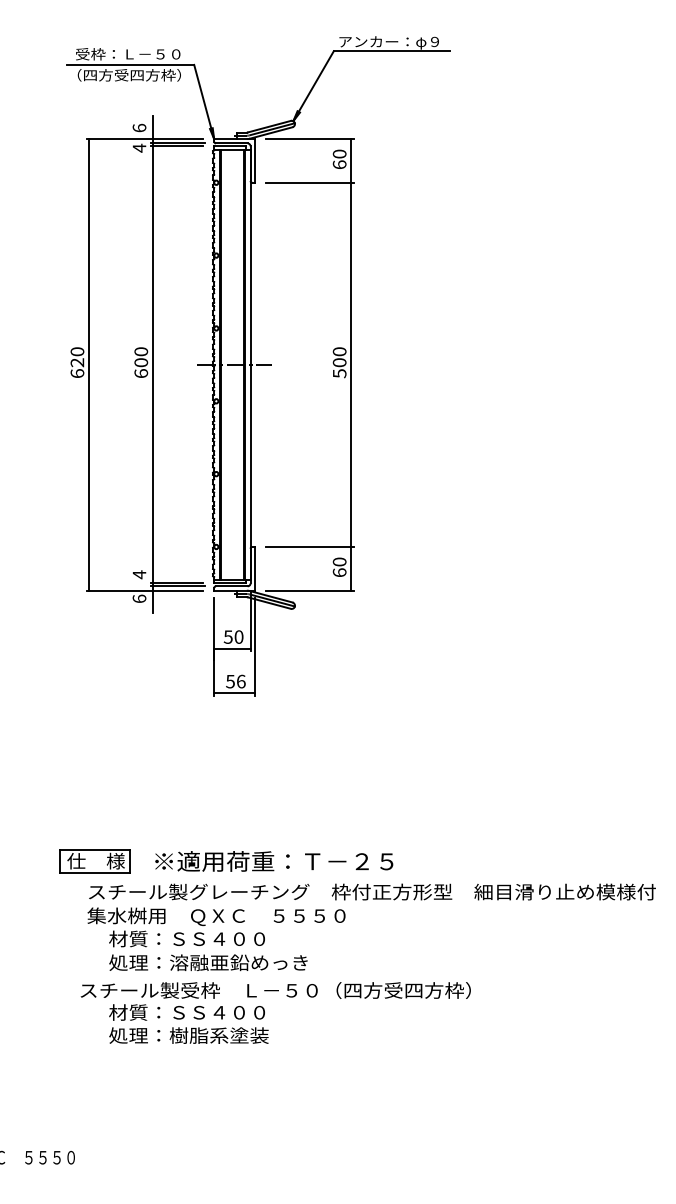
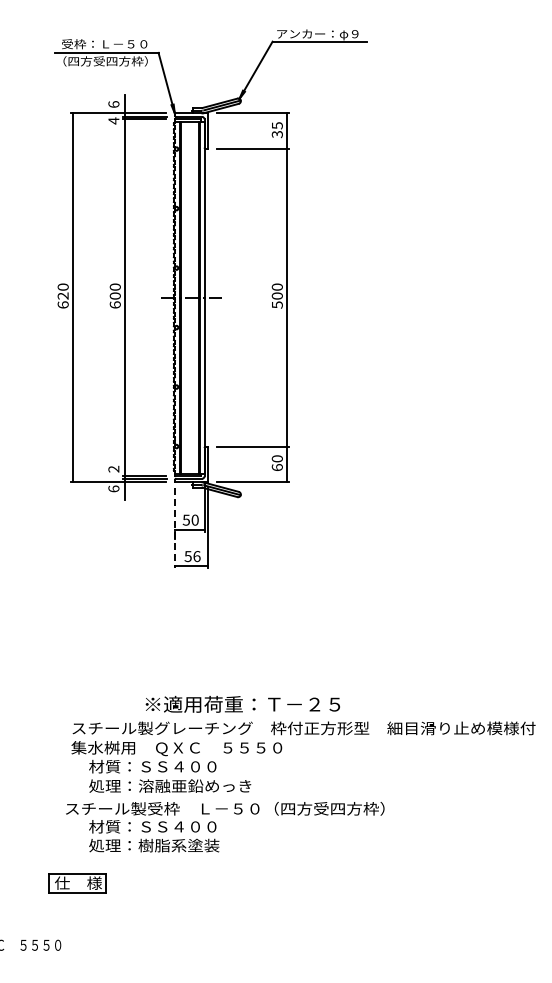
text: (338, 159) -> (276, 130), 60 -> 35
text: (139, 573) -> (113, 468), 4 -> 2
line: (213, 647) -> (174, 528), solid -> dashed
part: (94, 861) -> (77, 883), moved
text: (273, 861) -> (242, 704), moved

